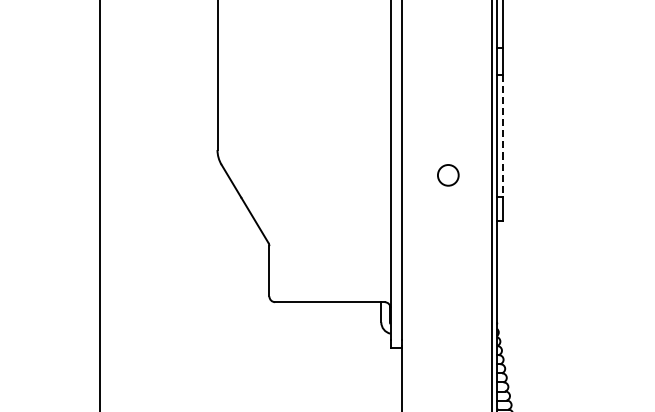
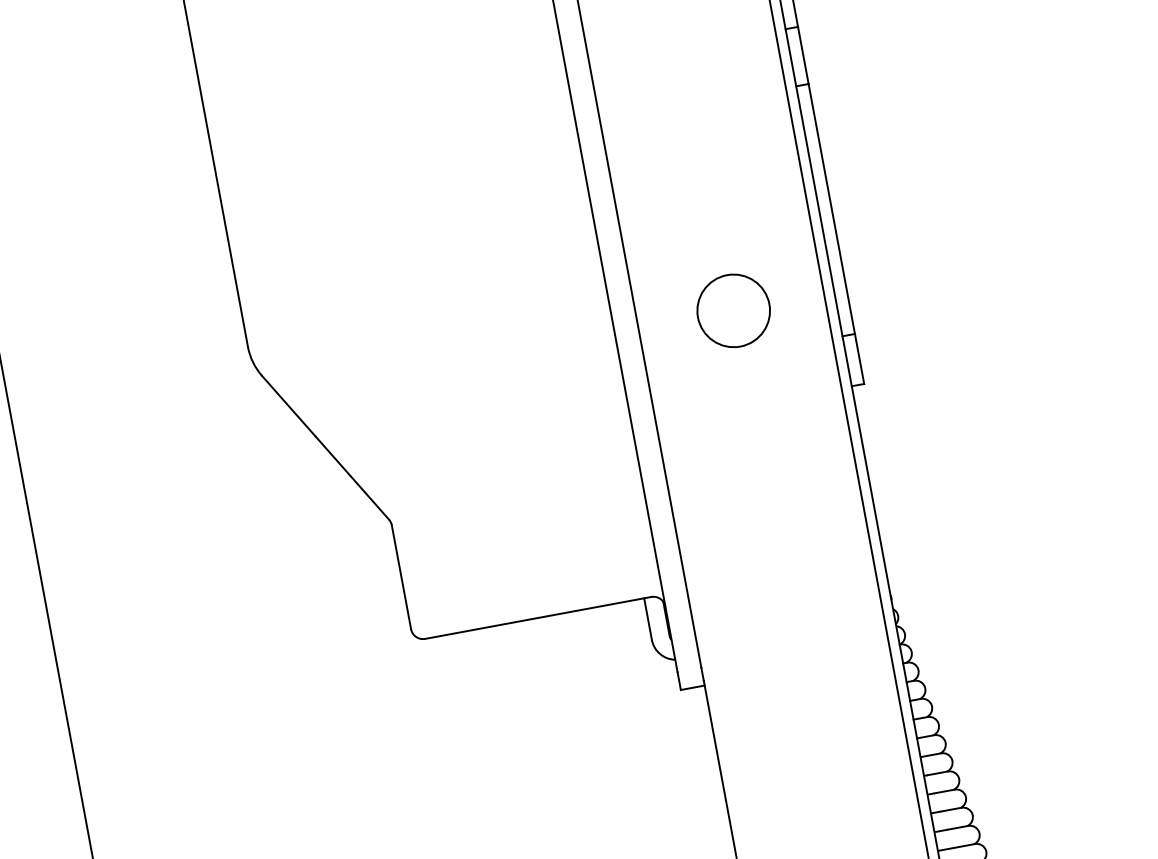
line: (503, 136) -> (832, 209), dashed -> solid
circle: (448, 175) -> (734, 311), size x1.67

